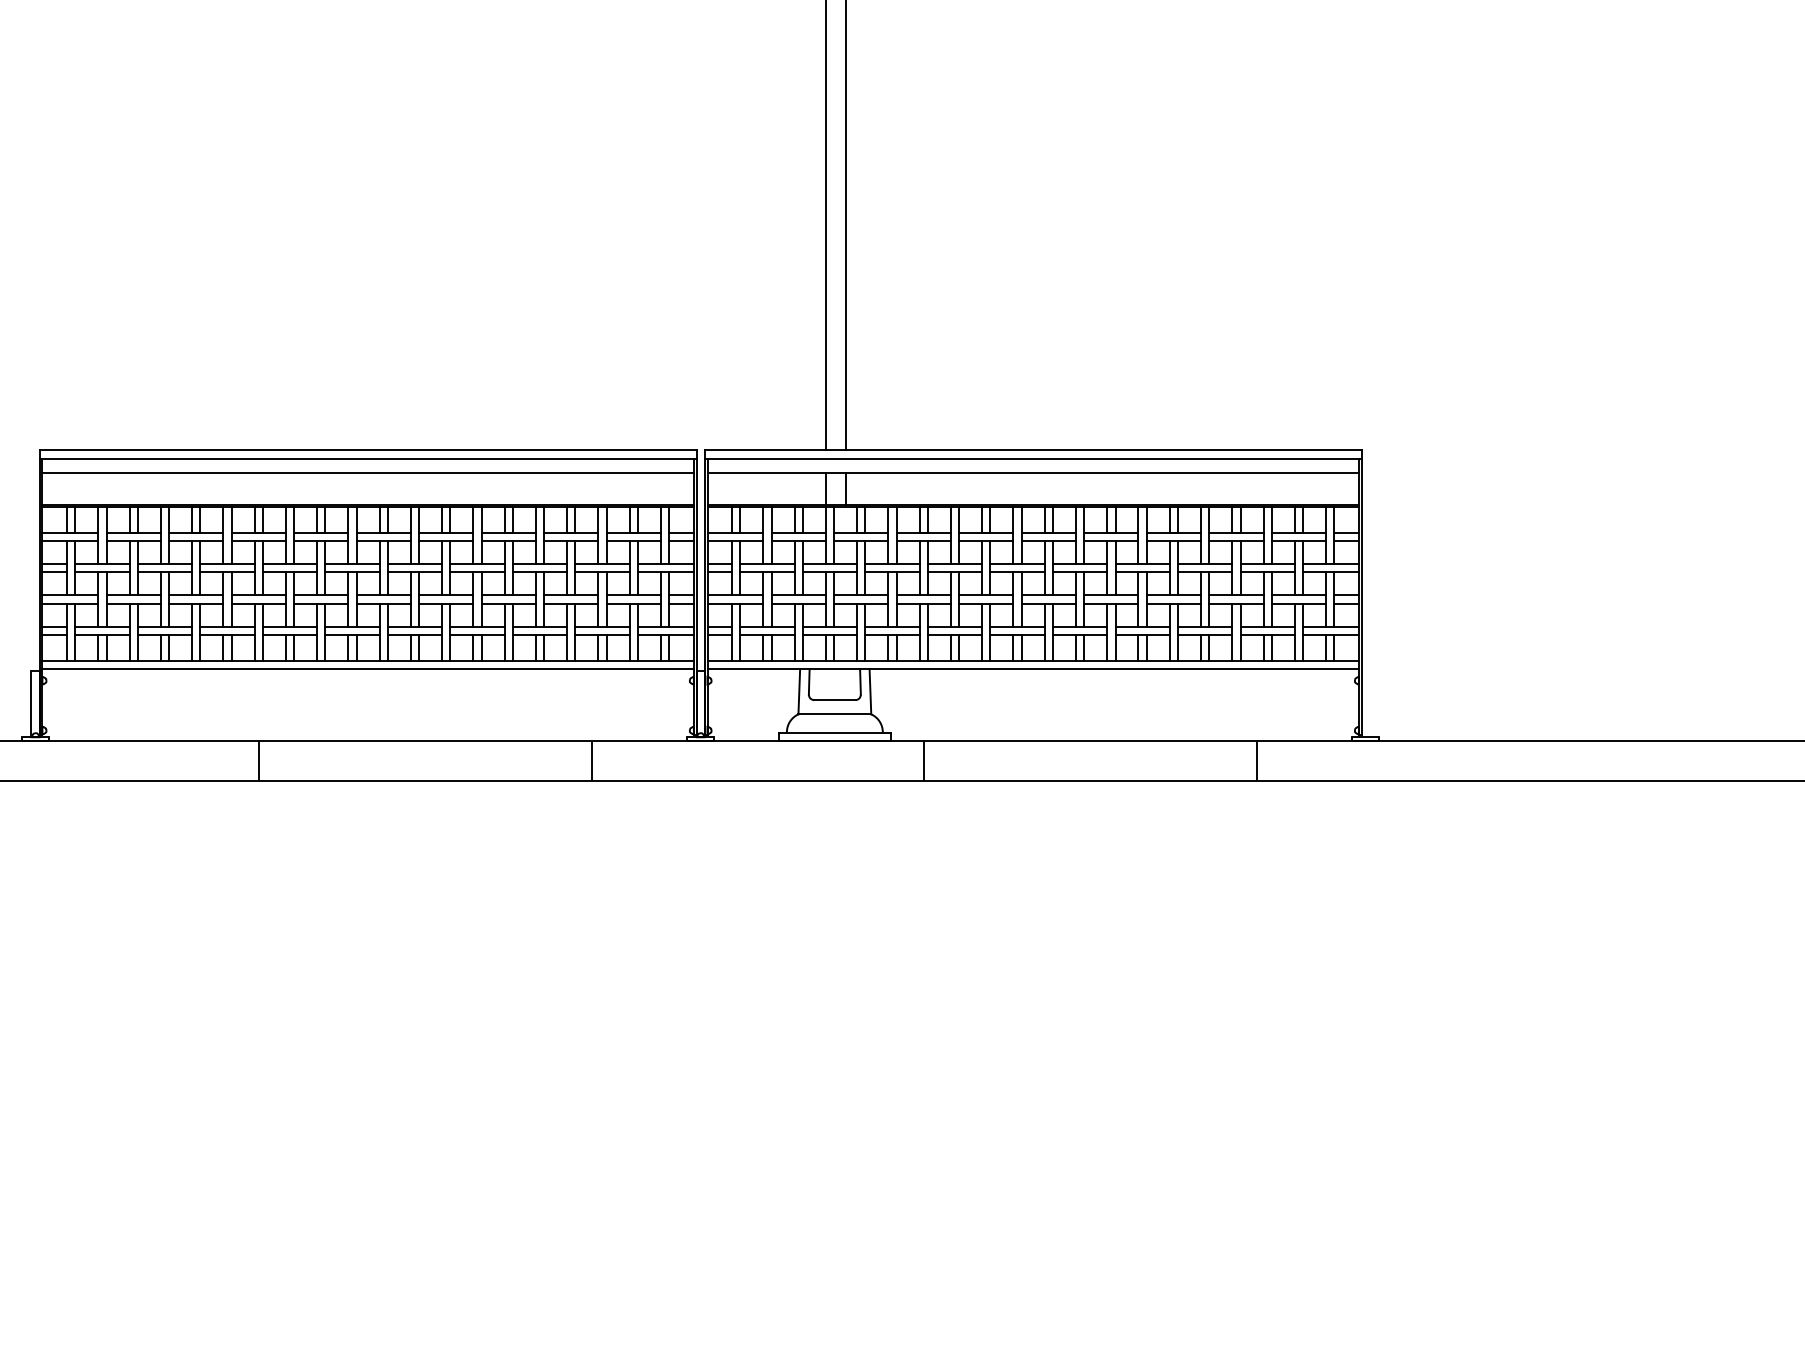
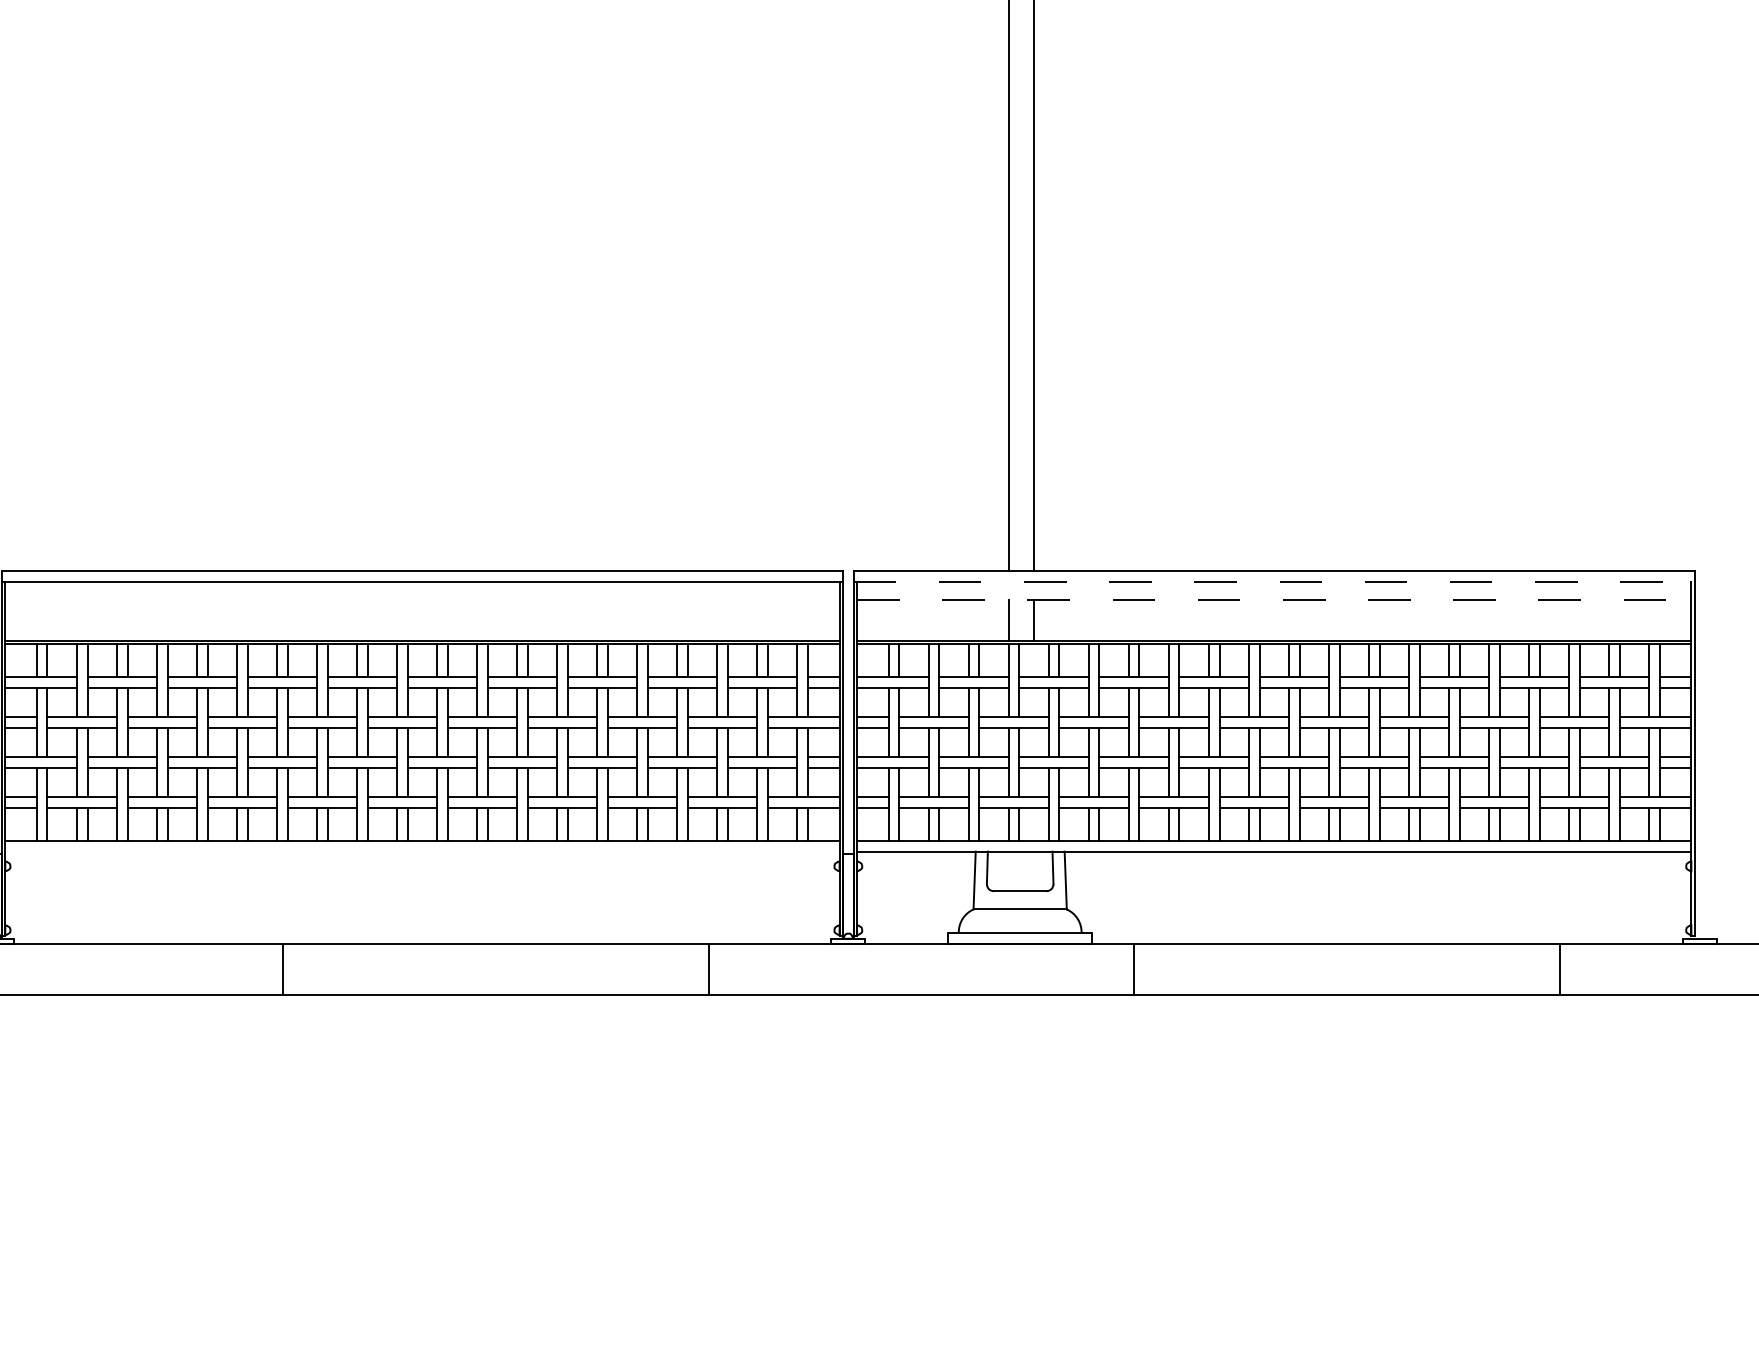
line: (1033, 458) -> (1274, 581), solid -> dashed
line: (367, 472) -> (421, 599), removed
line: (1033, 472) -> (1274, 599), solid -> dashed
line: (367, 669) -> (421, 851), removed

